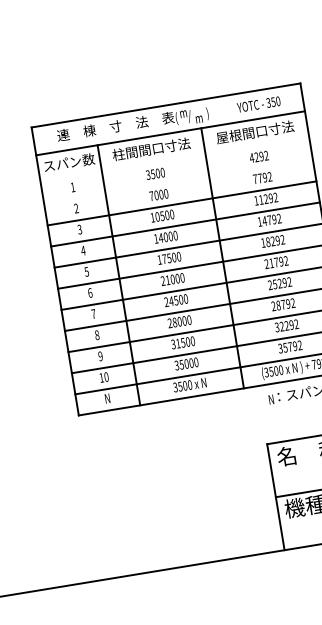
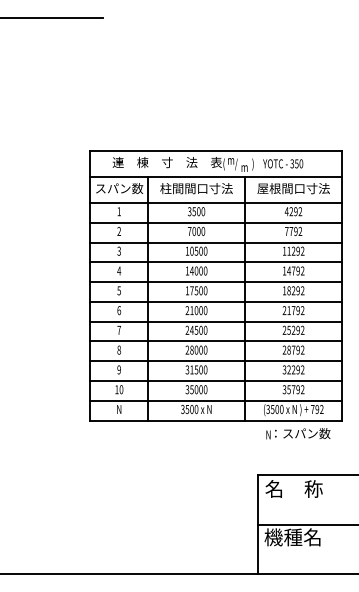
text: (259, 104) -> (283, 163), moved
line: (175, 160) -> (216, 202), added
line: (178, 181) -> (216, 222), added

